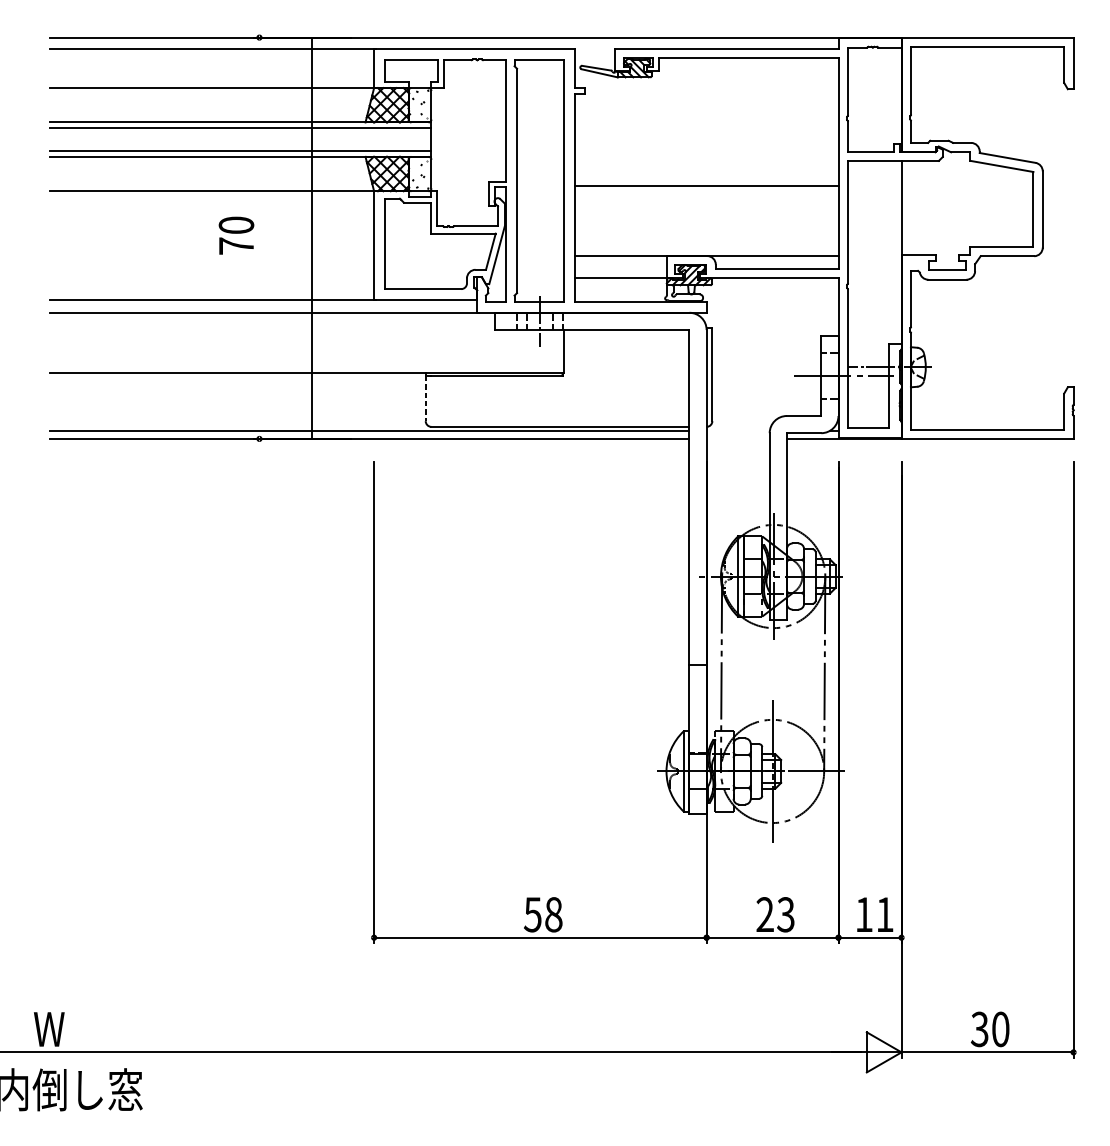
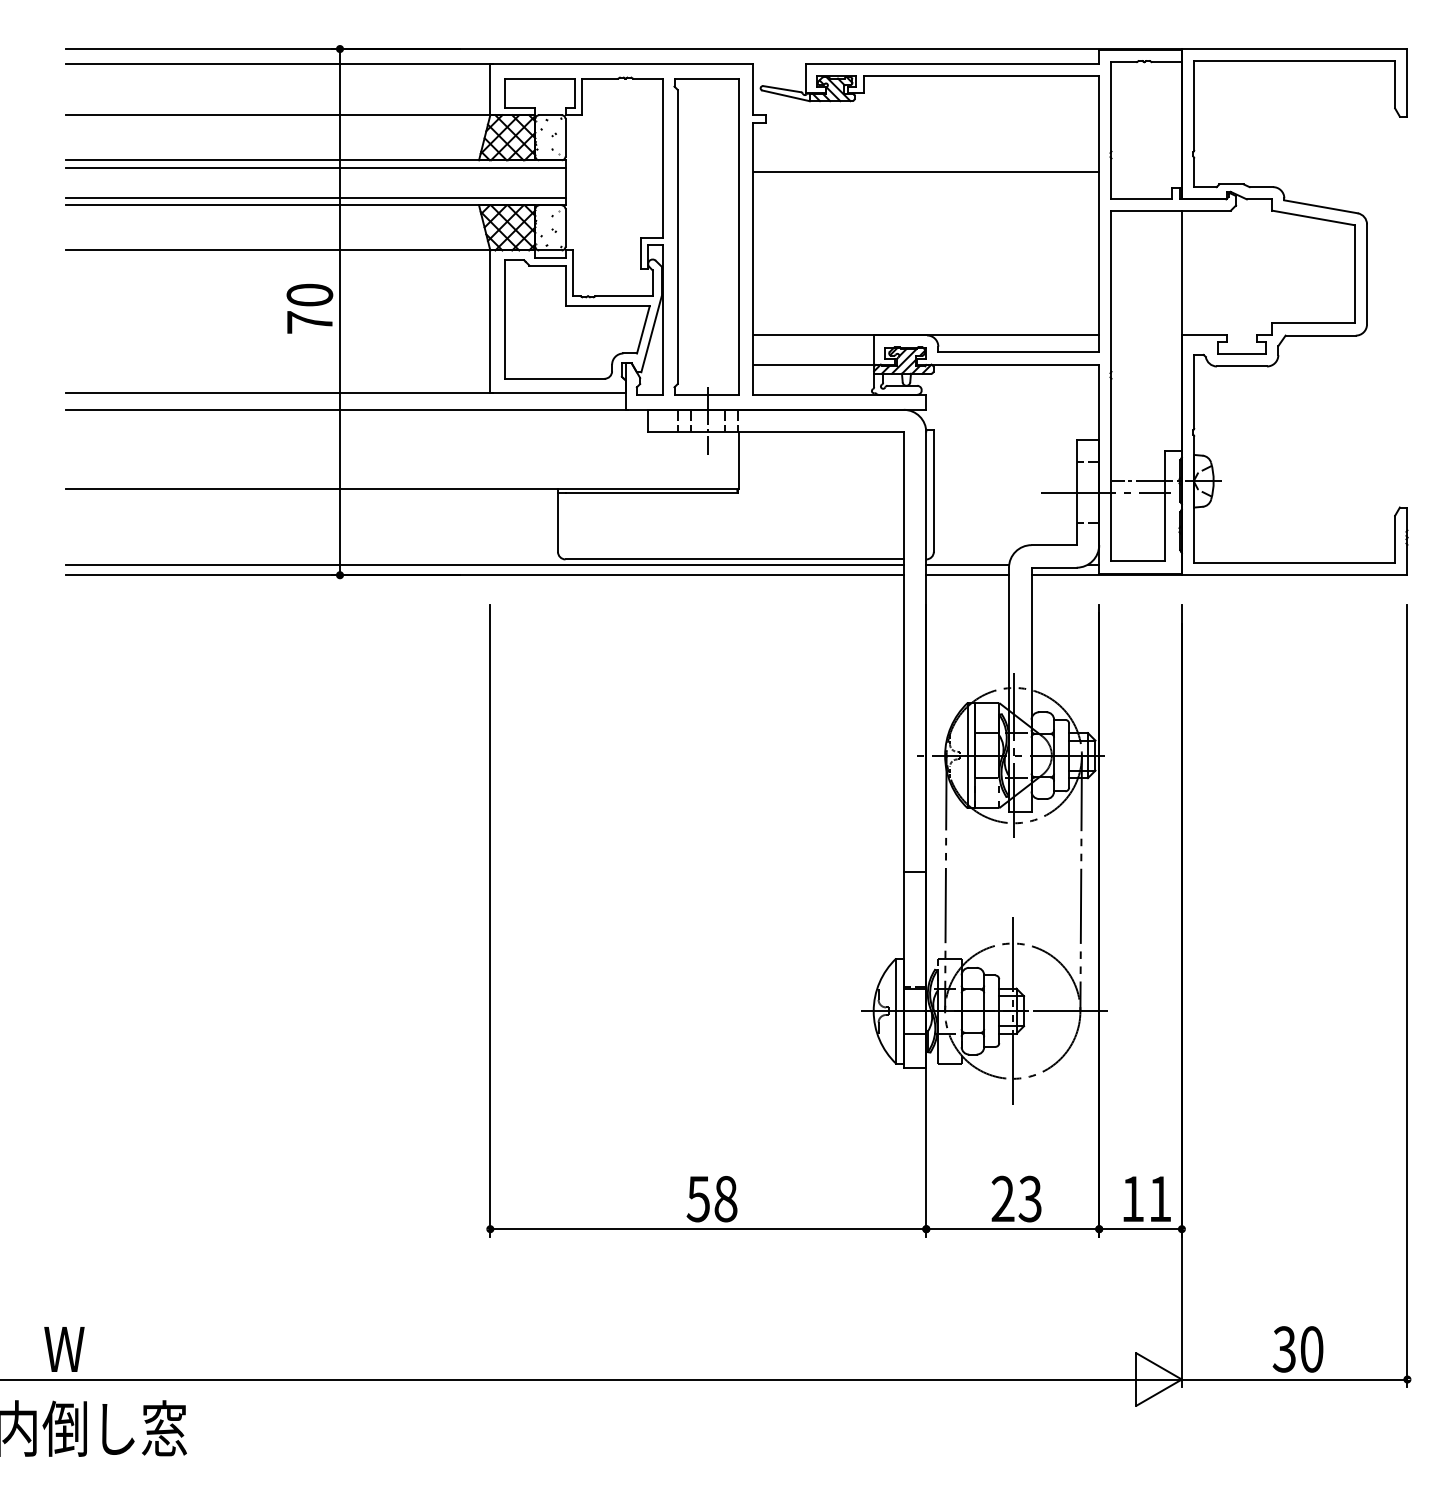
line: (706, 185) -> (926, 171), moved
line: (312, 238) -> (340, 312), moved
line: (426, 398) -> (558, 522), dashed -> solid
line: (738, 430) -> (967, 564), added
line: (738, 439) -> (967, 575), added

